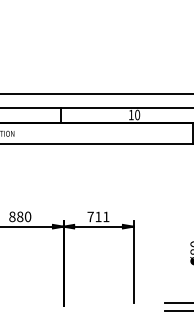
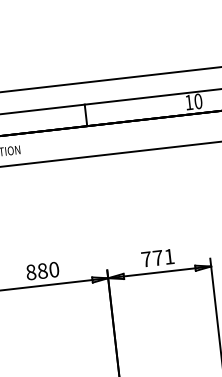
text: (98, 216) -> (157, 257), 711 -> 771

